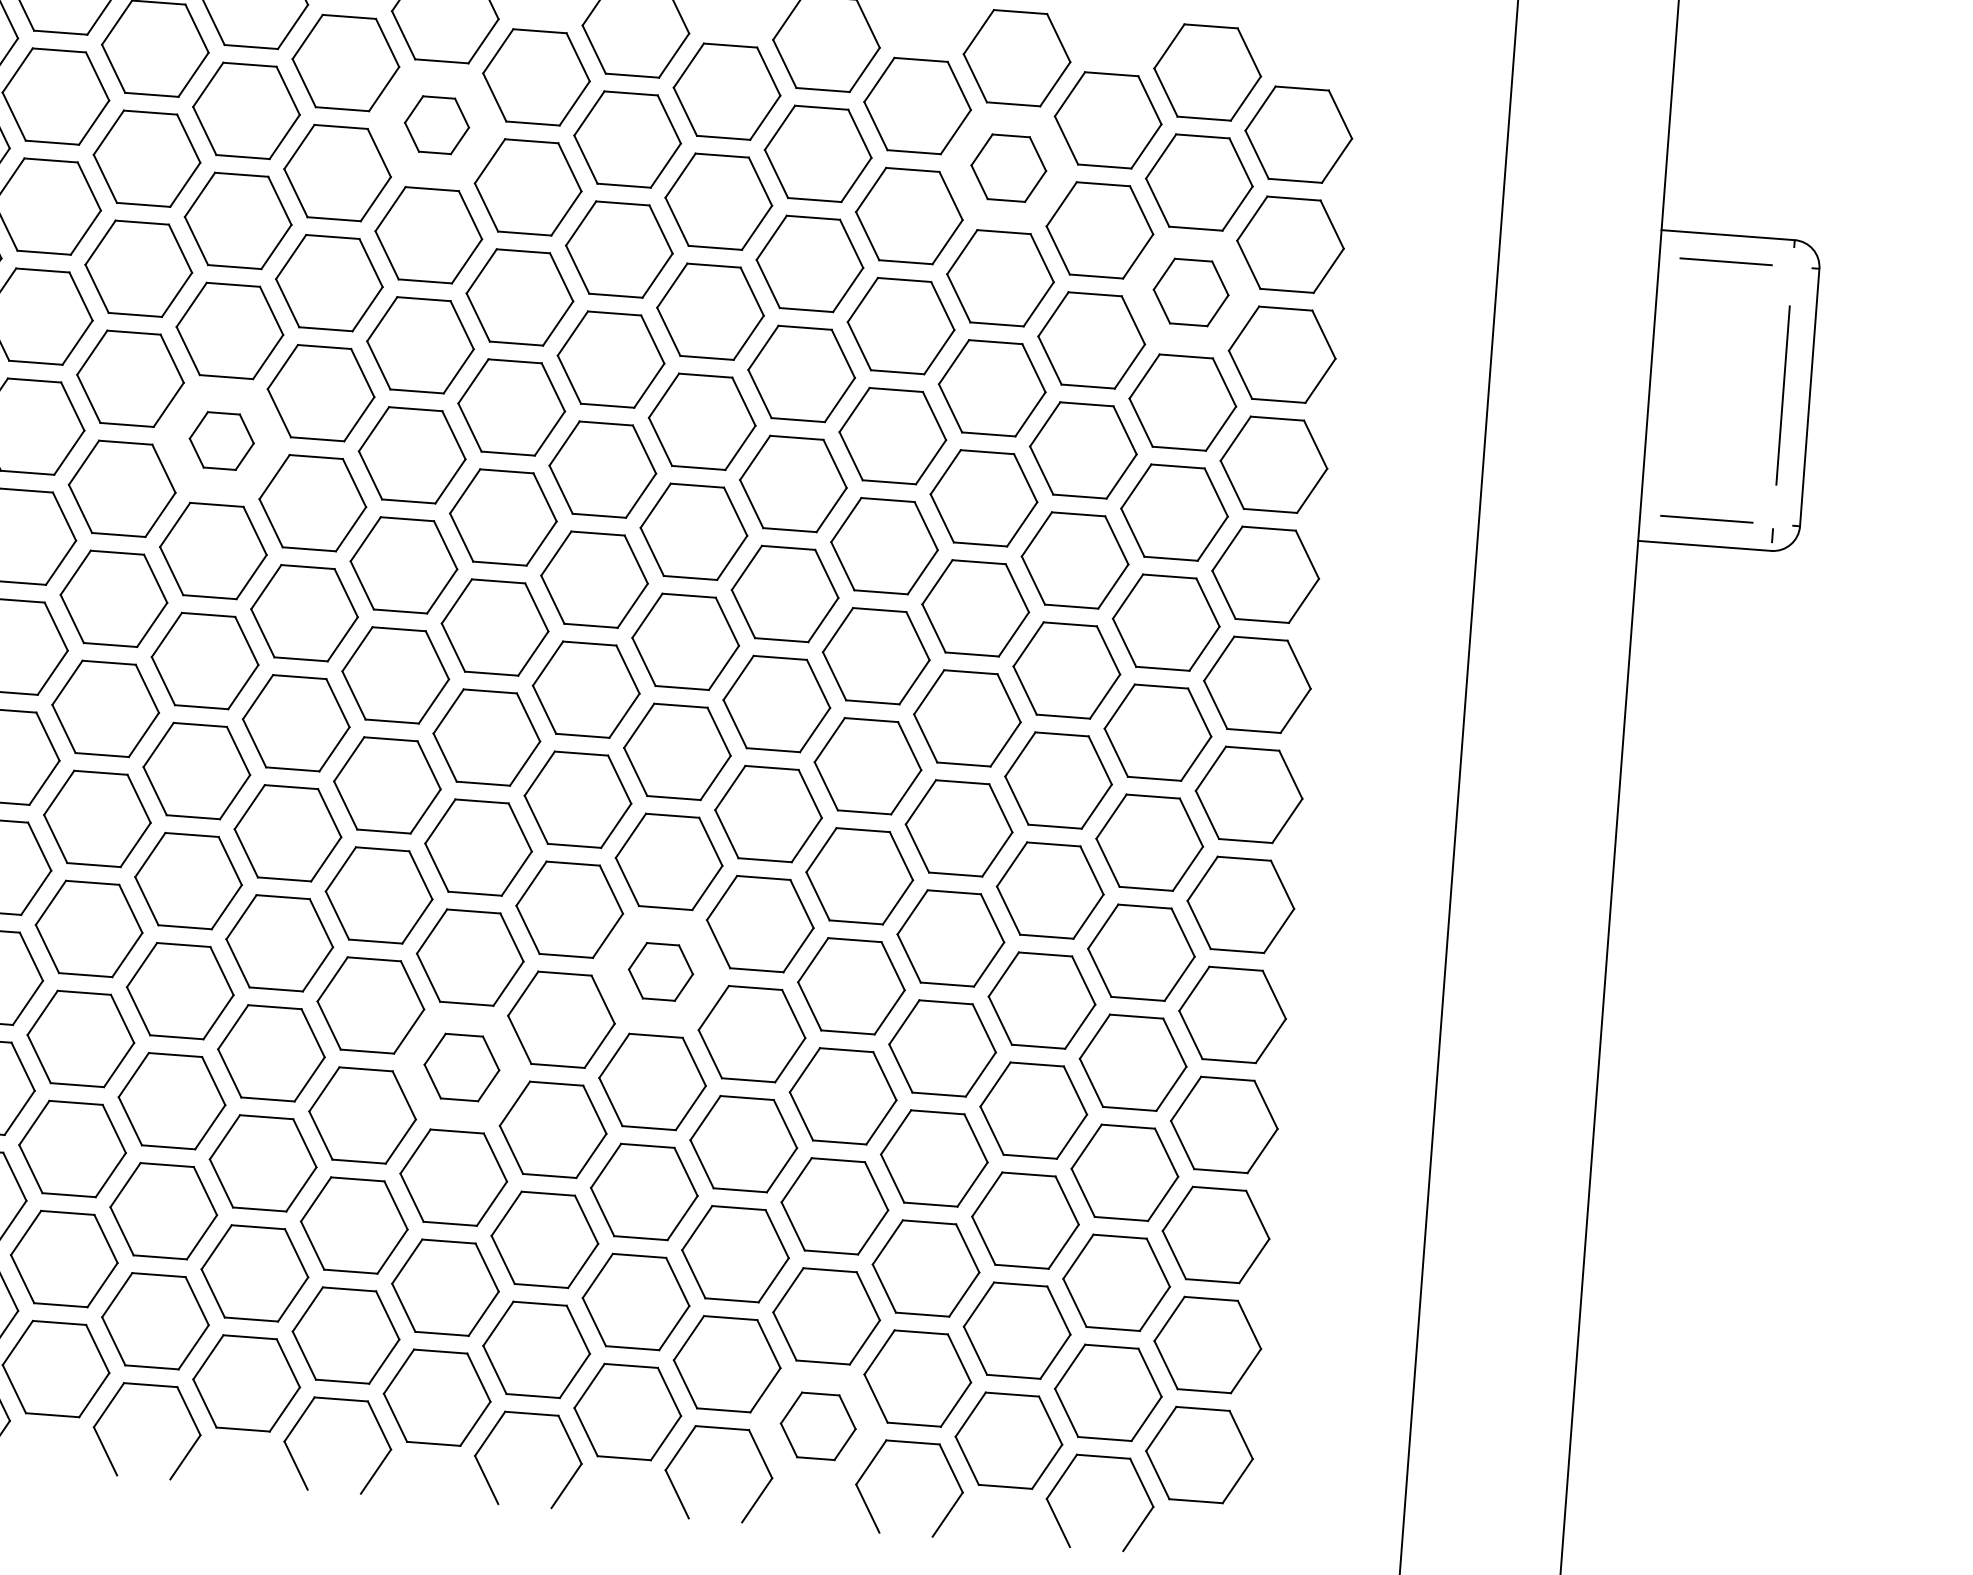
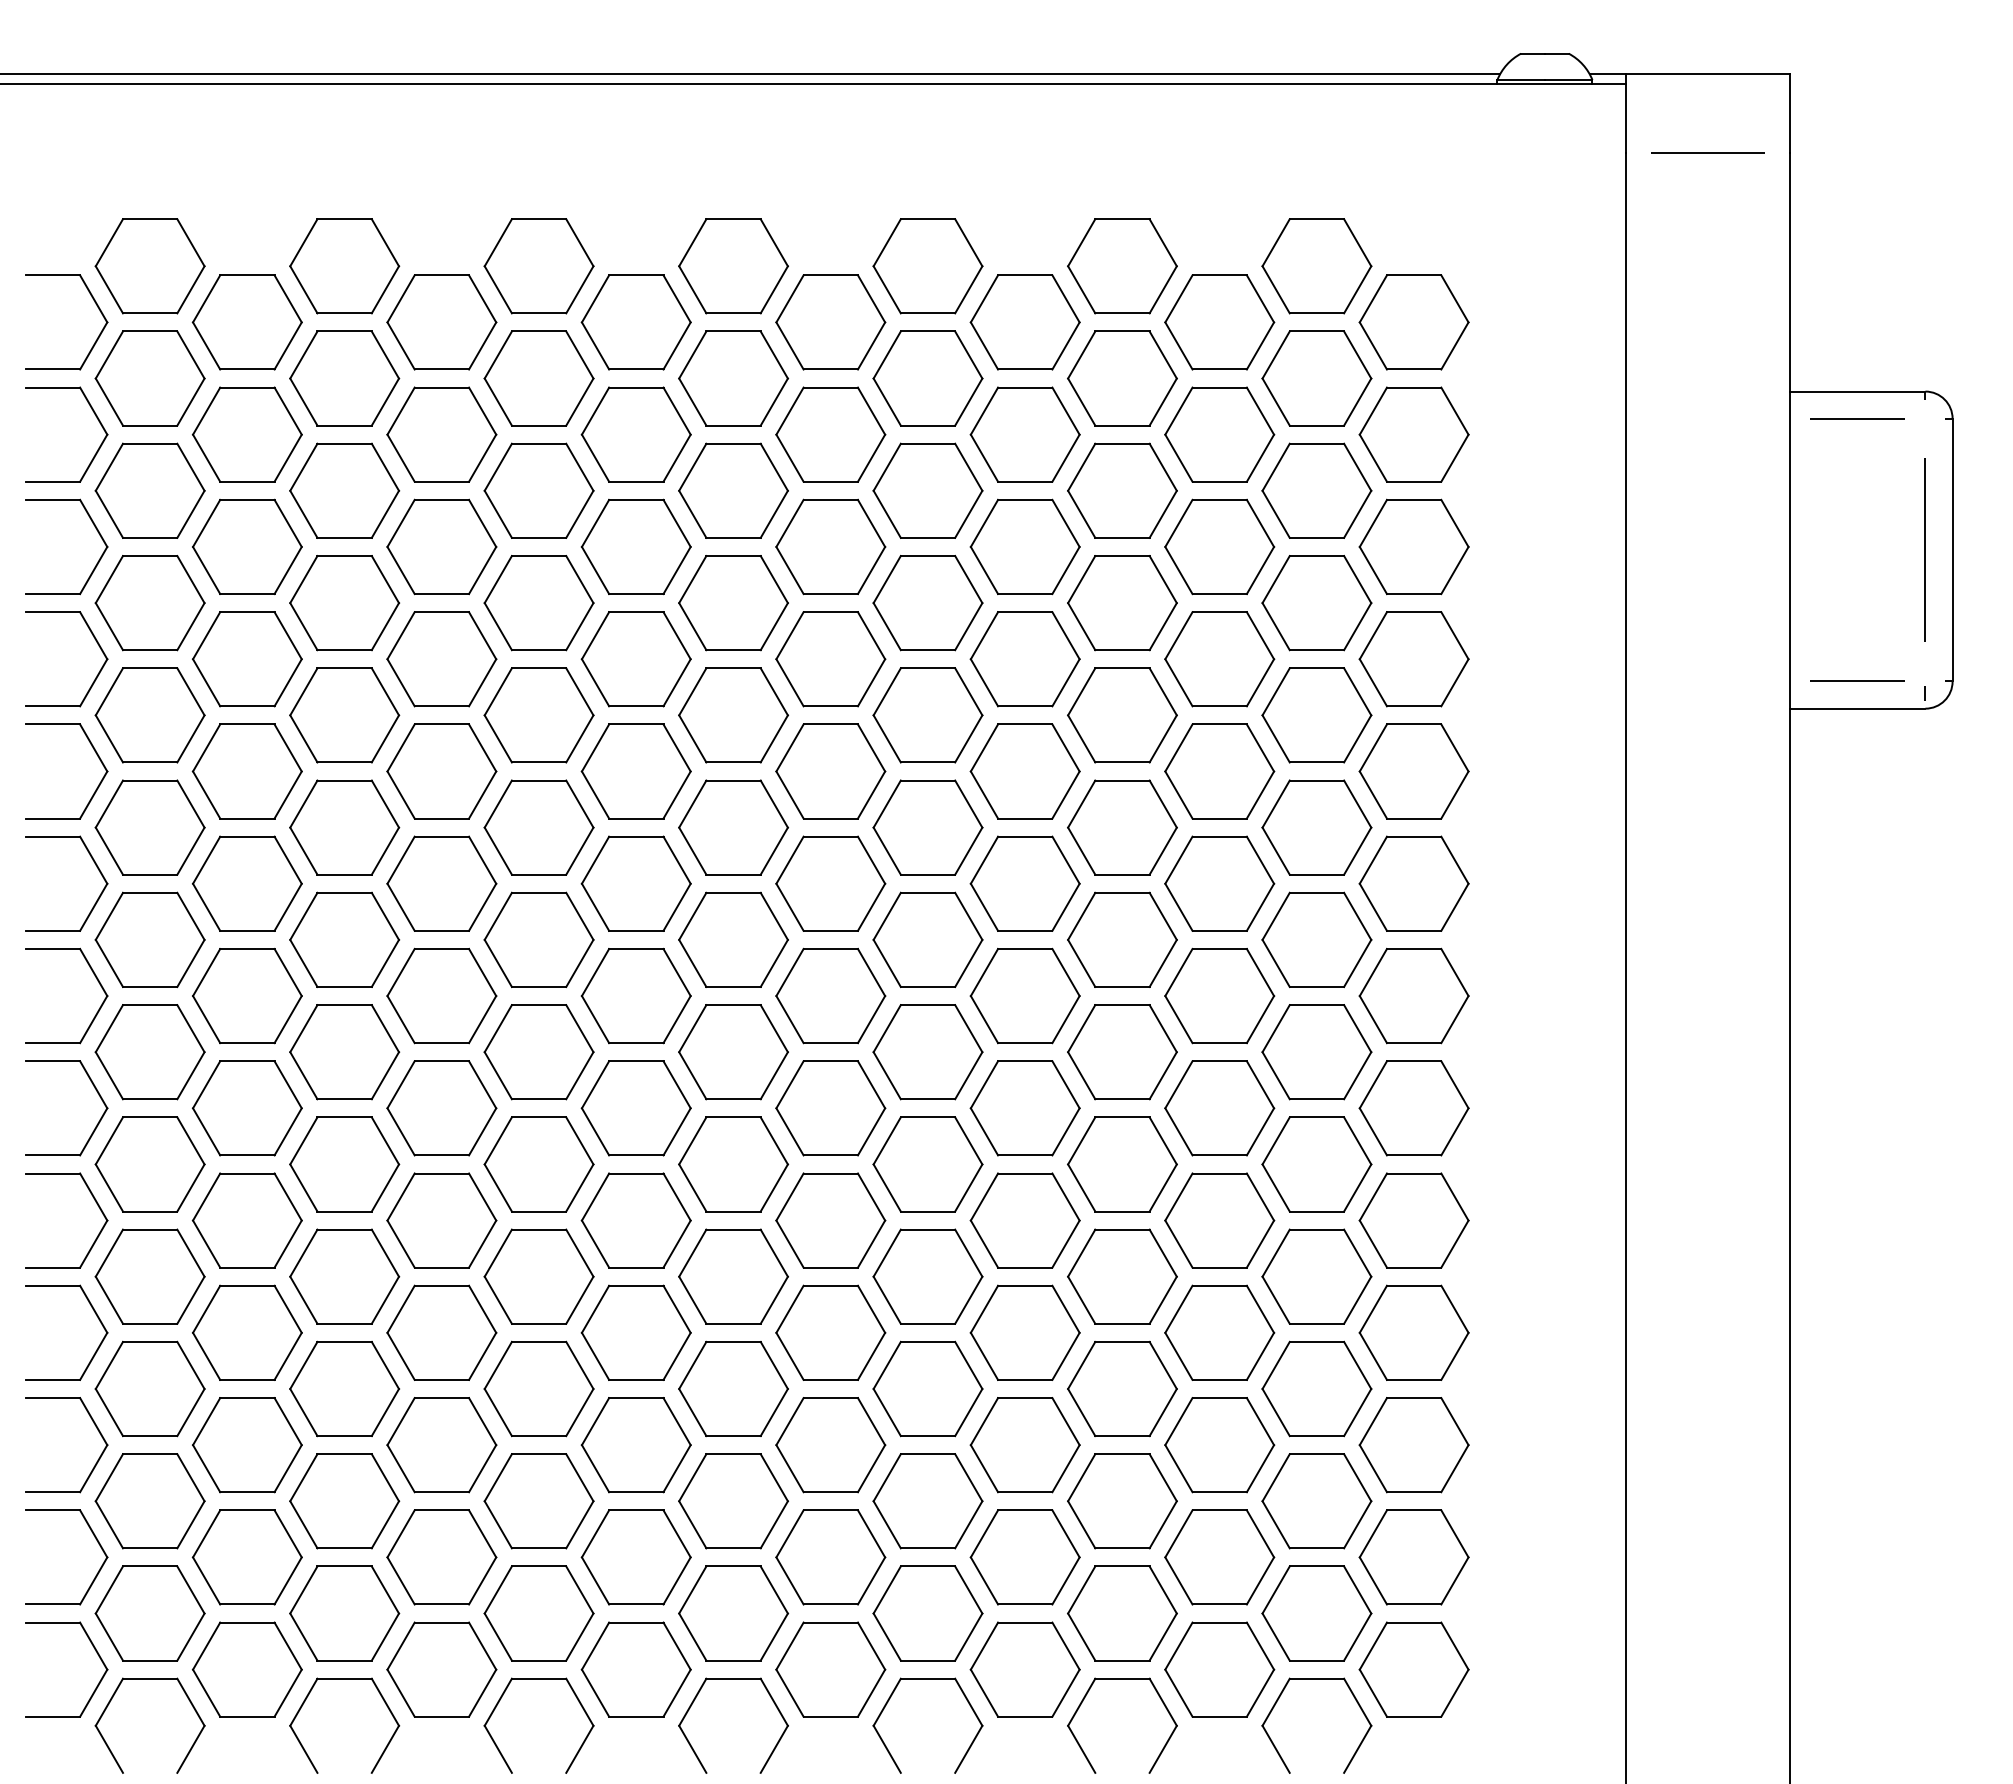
part: (436, 125) -> (538, 378), size x1.67
part: (1008, 168) -> (1122, 378), size x1.43
part: (1190, 292) -> (1316, 490), size x1.43
part: (221, 441) -> (344, 715), size x1.67
part: (660, 971) -> (830, 1220), size x1.67
part: (461, 1067) -> (635, 1332), size x1.43
part: (817, 1426) -> (1024, 1669), size x1.43

